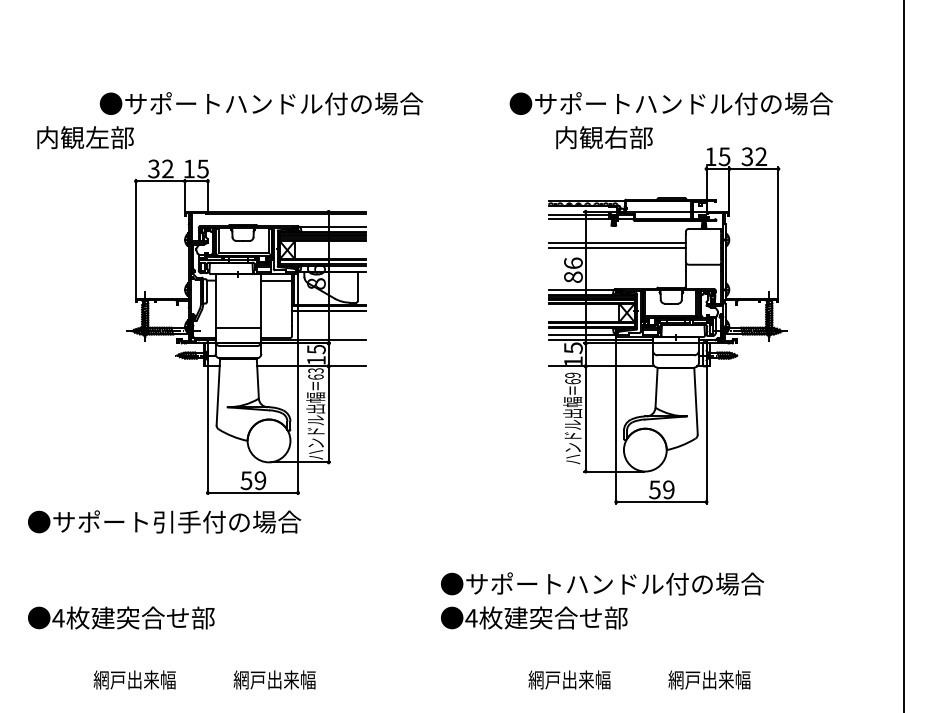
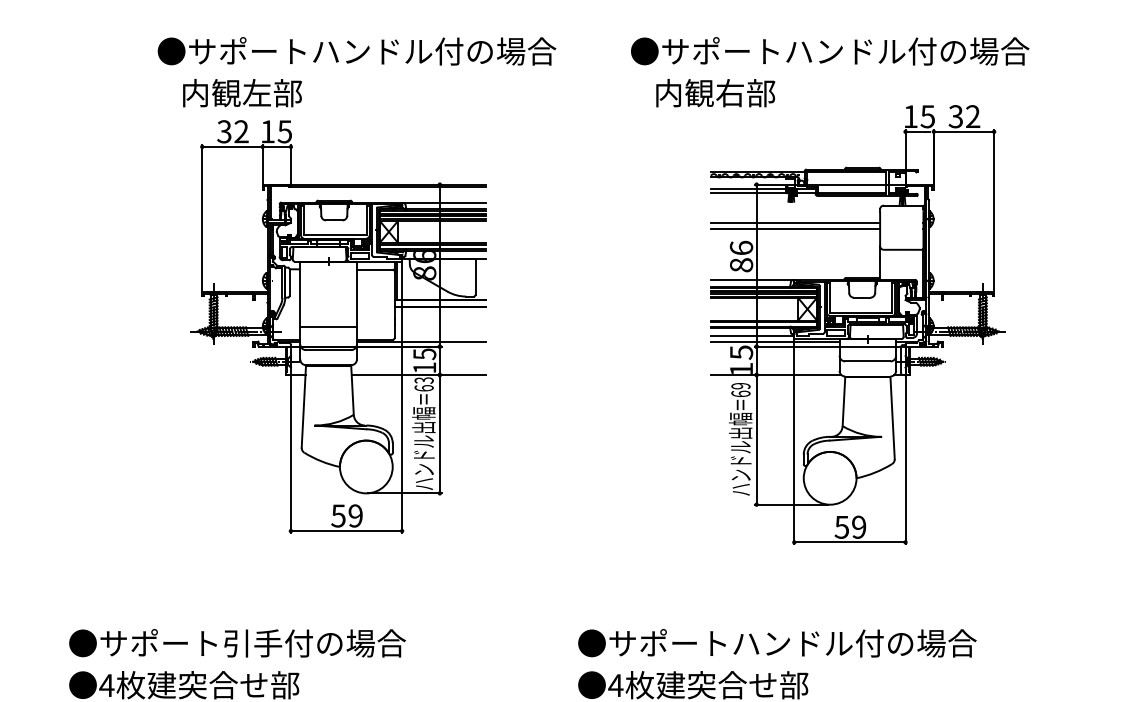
text: (670, 103) -> (829, 51), moved
text: (85, 137) -> (242, 92), moved
text: (604, 137) -> (715, 92), moved
text: (164, 521) -> (237, 642), moved

